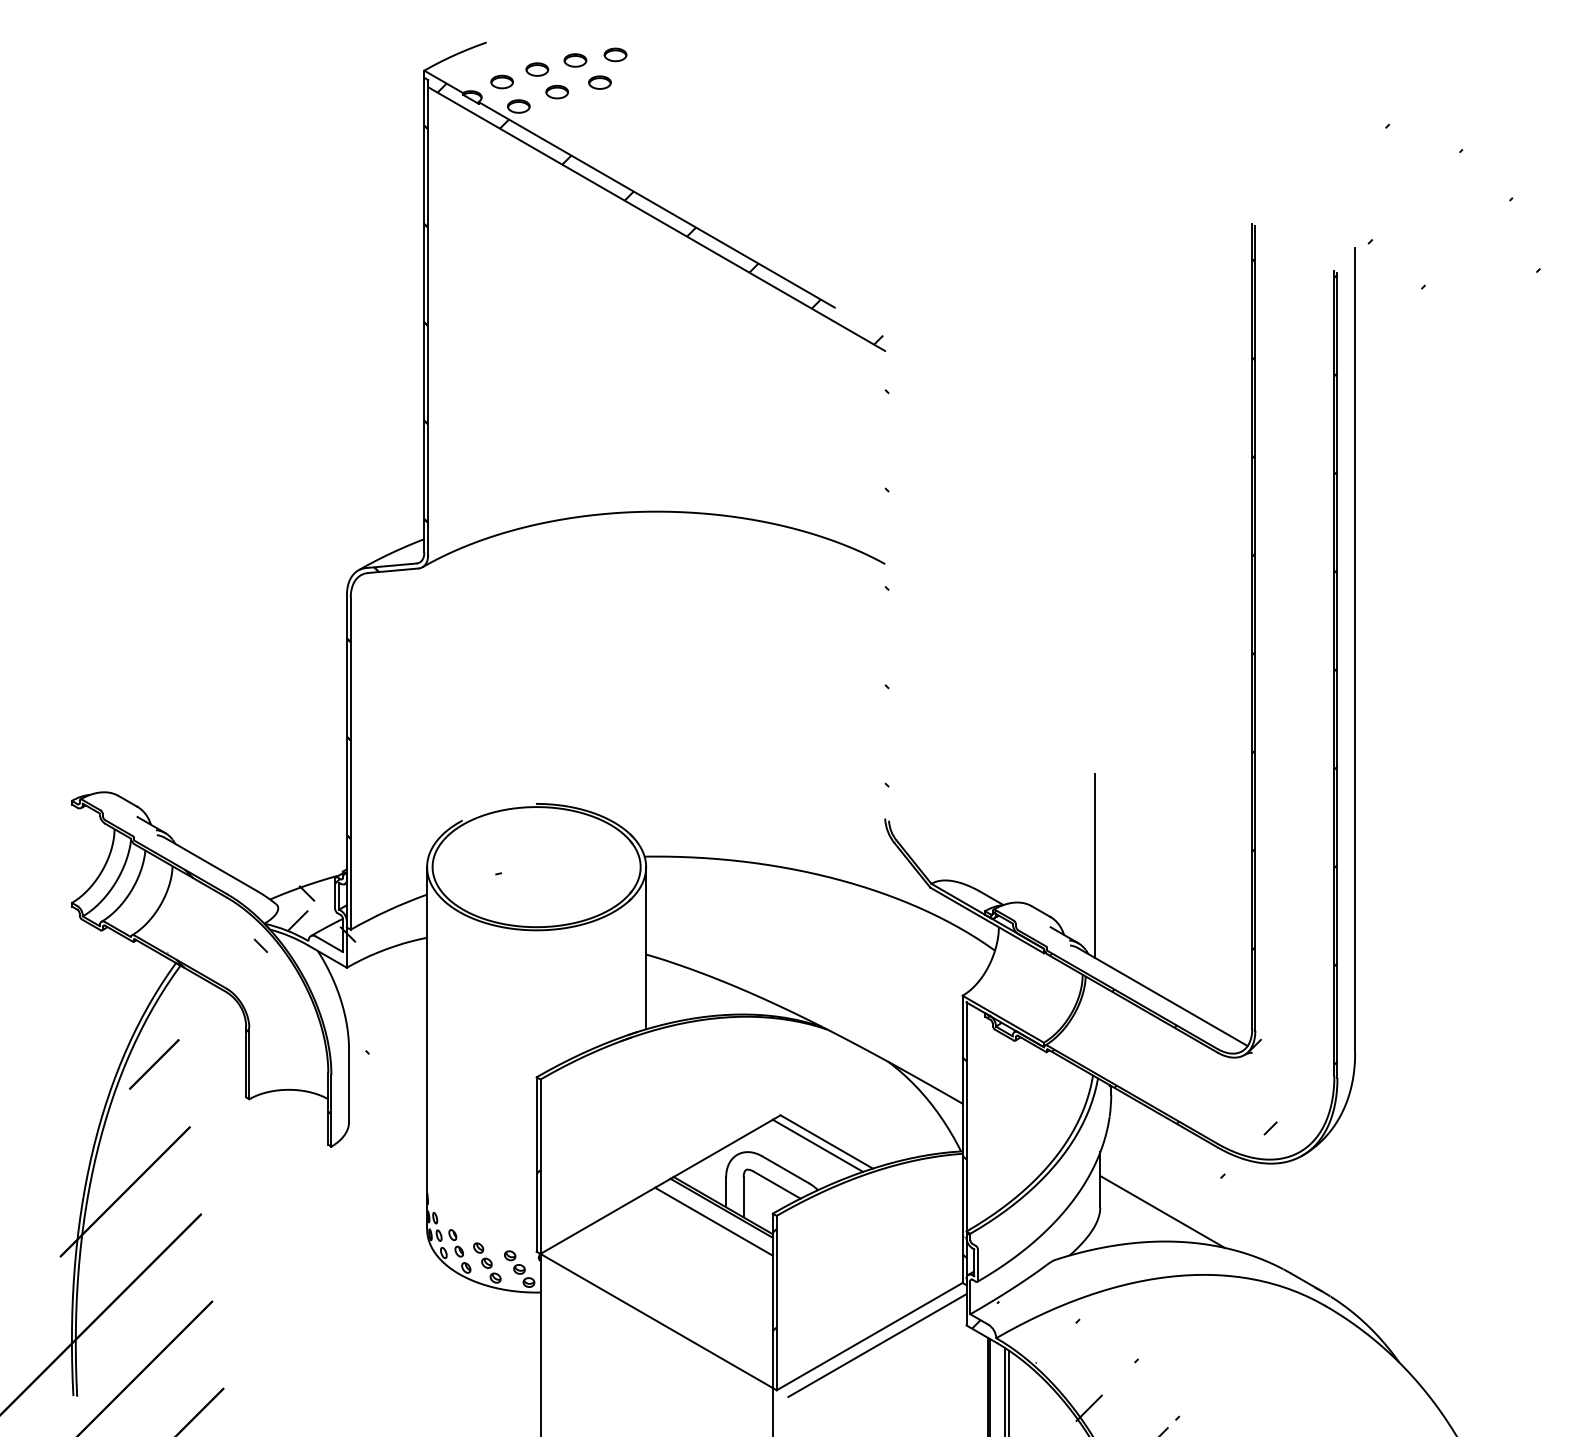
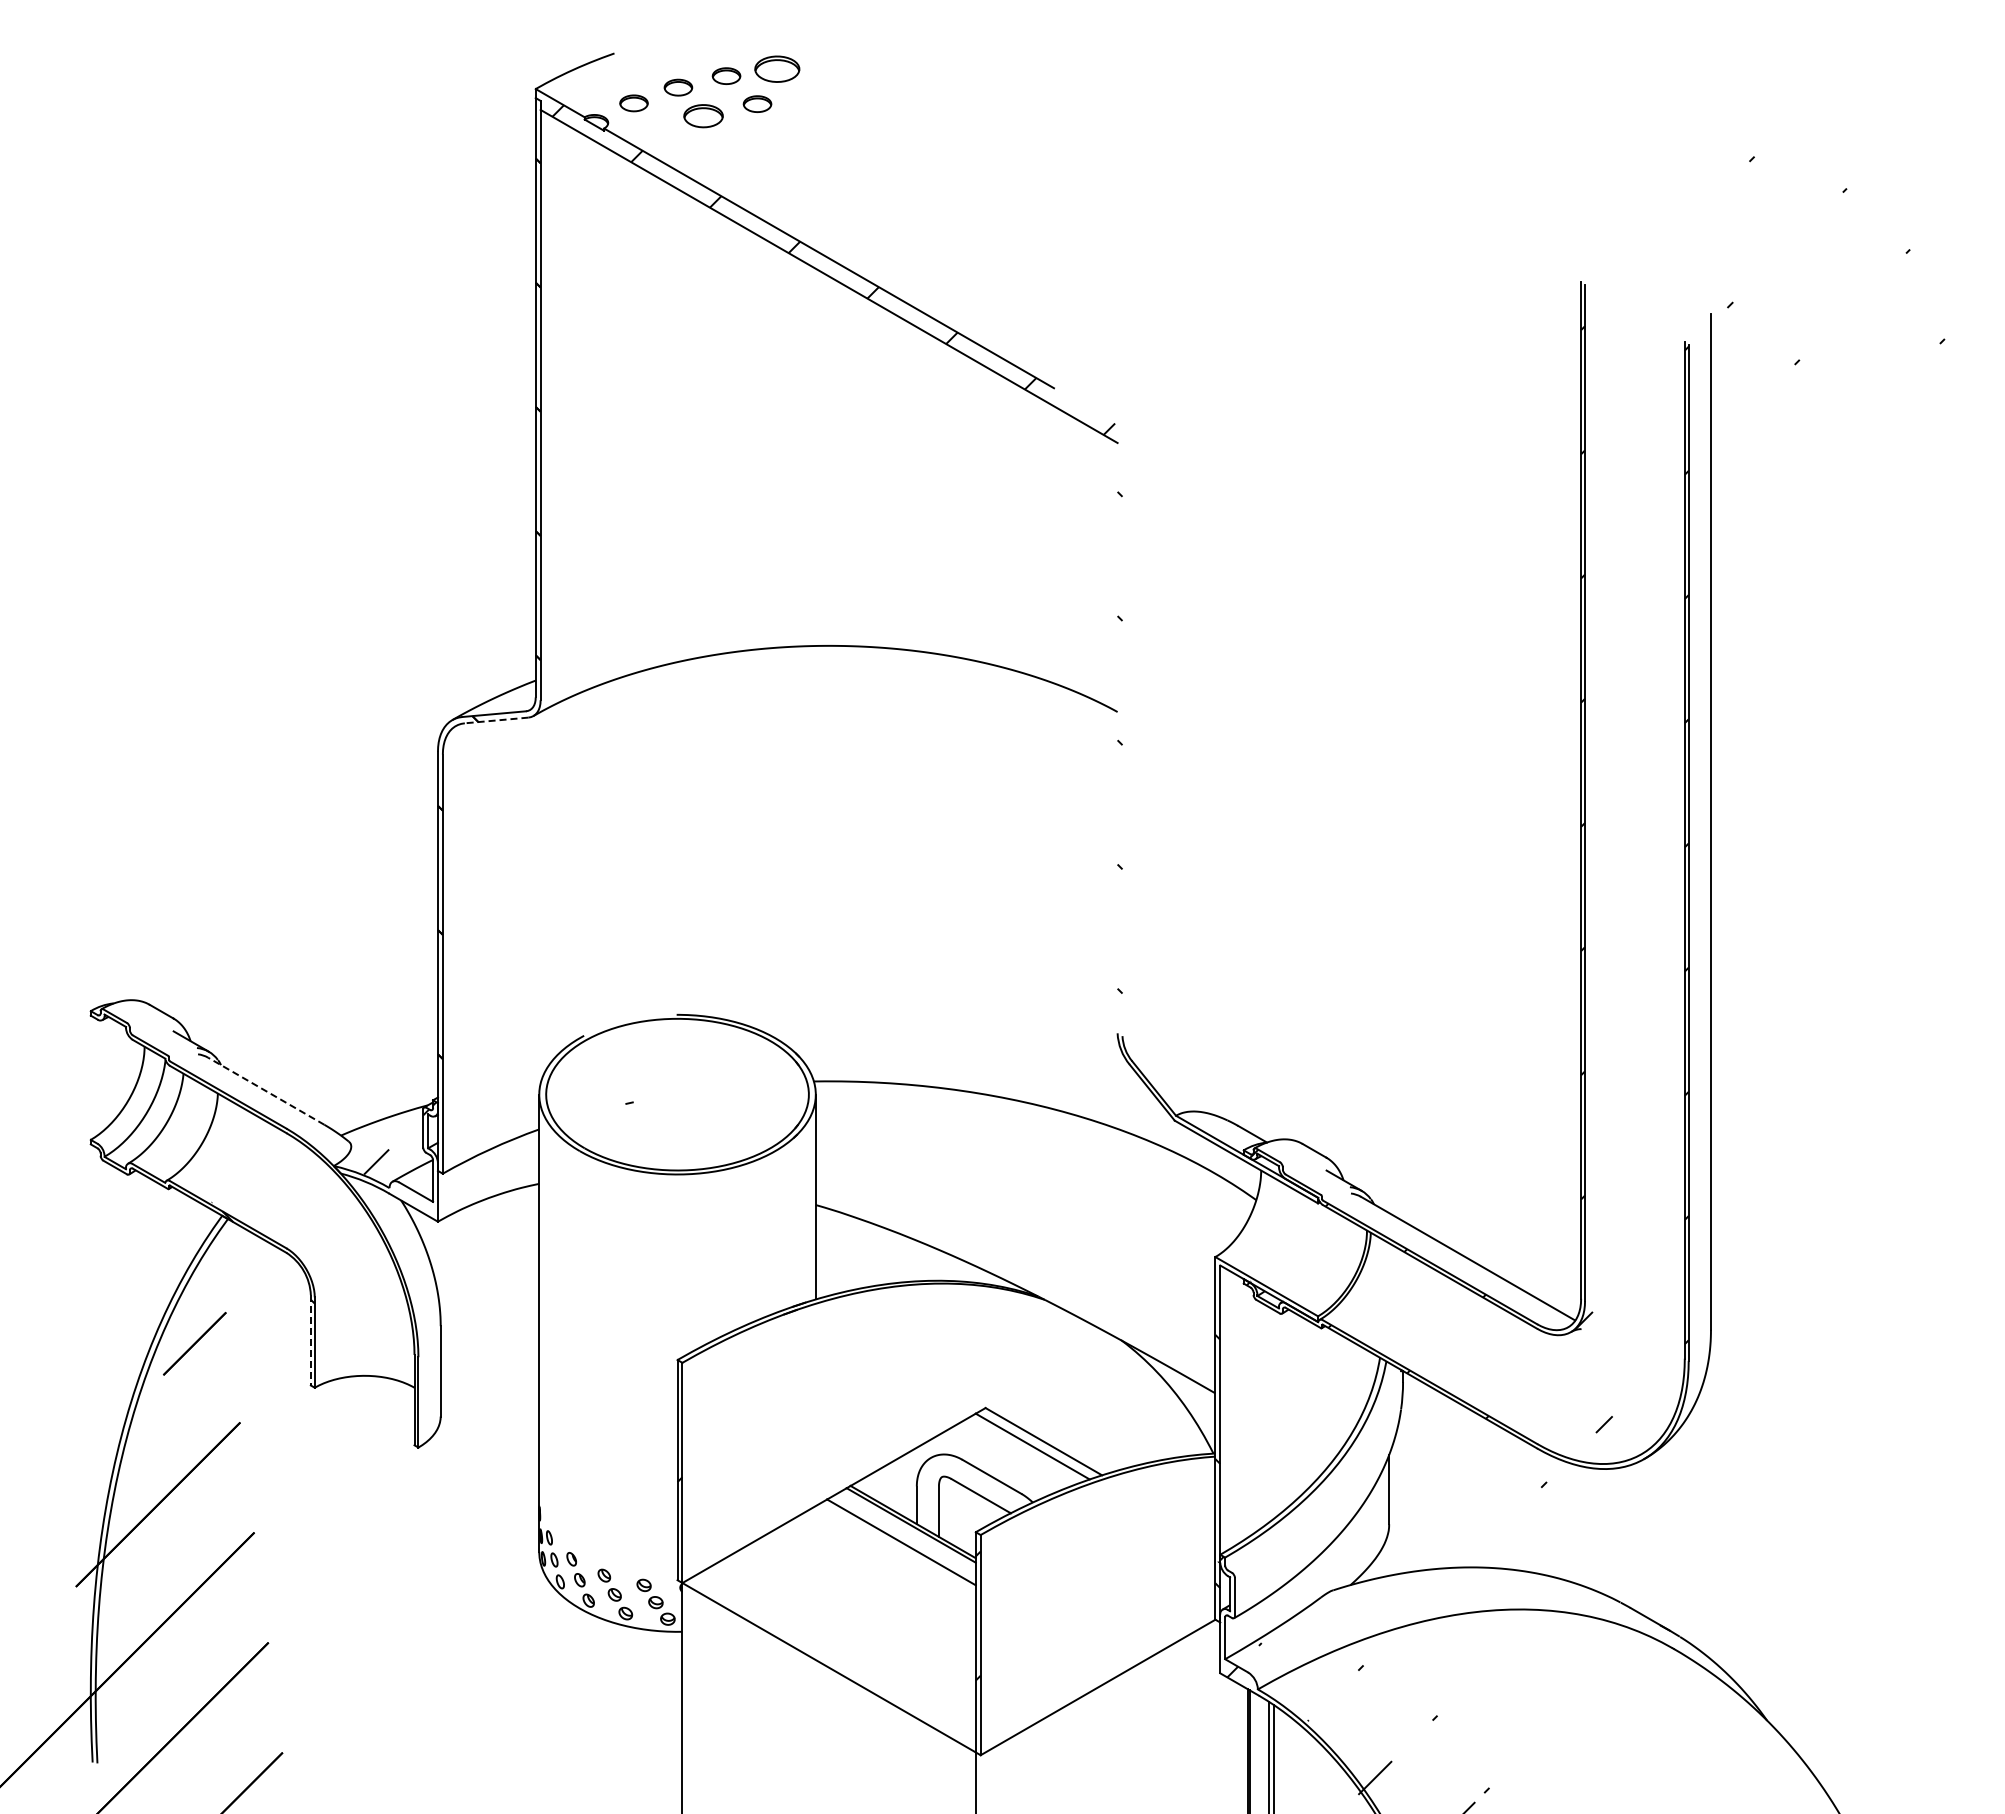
part: (615, 54) -> (776, 68), size x1.6
part: (557, 91) -> (703, 115), size x1.4
part: (518, 106) -> (654, 134), removed
line: (393, 570) -> (496, 720), solid -> dashed
line: (210, 863) -> (265, 1090), solid -> dashed
line: (1094, 866) -> (1382, 1093), removed
hatch: (276, 992) -> (349, 1252), removed
line: (245, 1061) -> (310, 1340), solid -> dashed
line: (1162, 1211) -> (1467, 1529), removed
line: (877, 1345) -> (1107, 1698), removed

